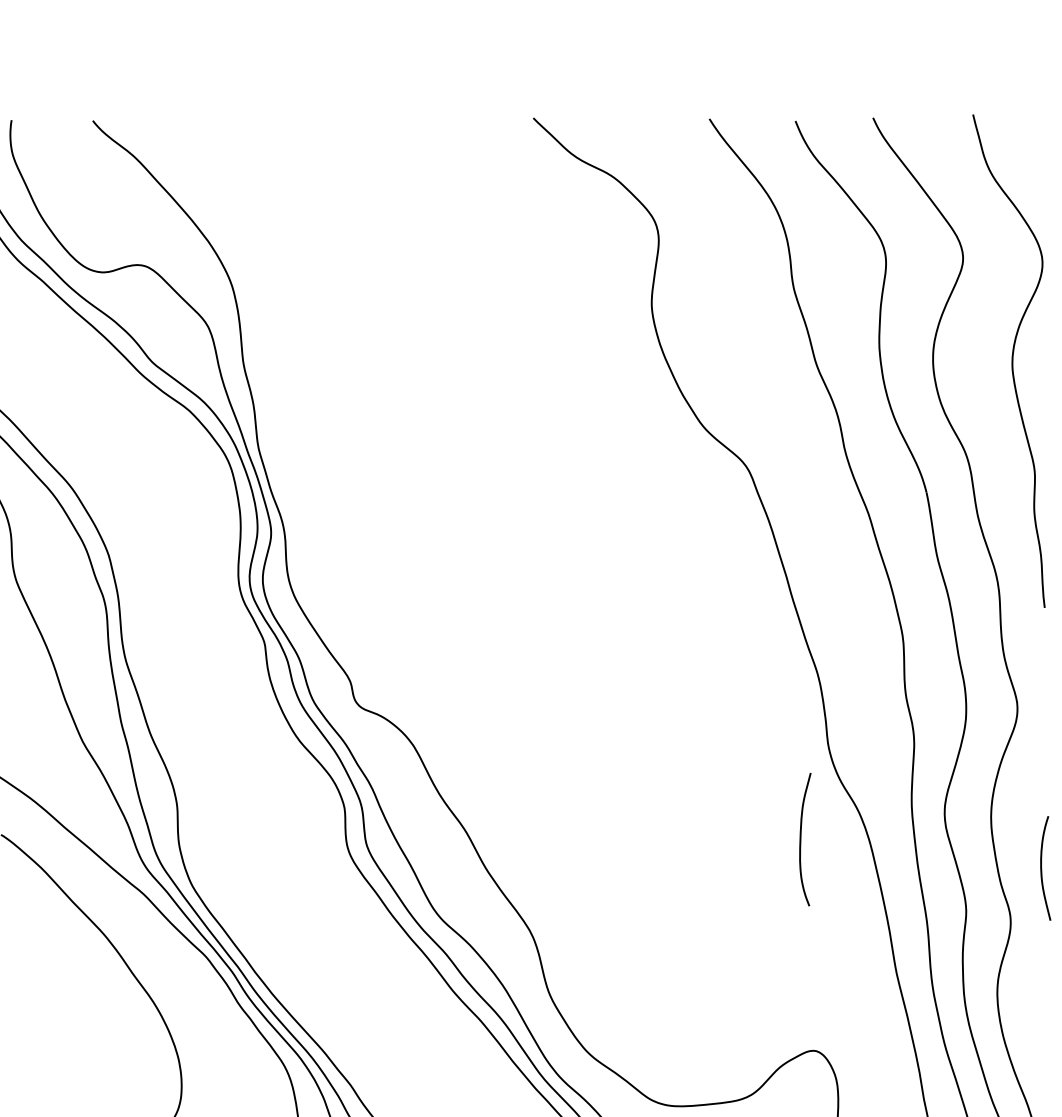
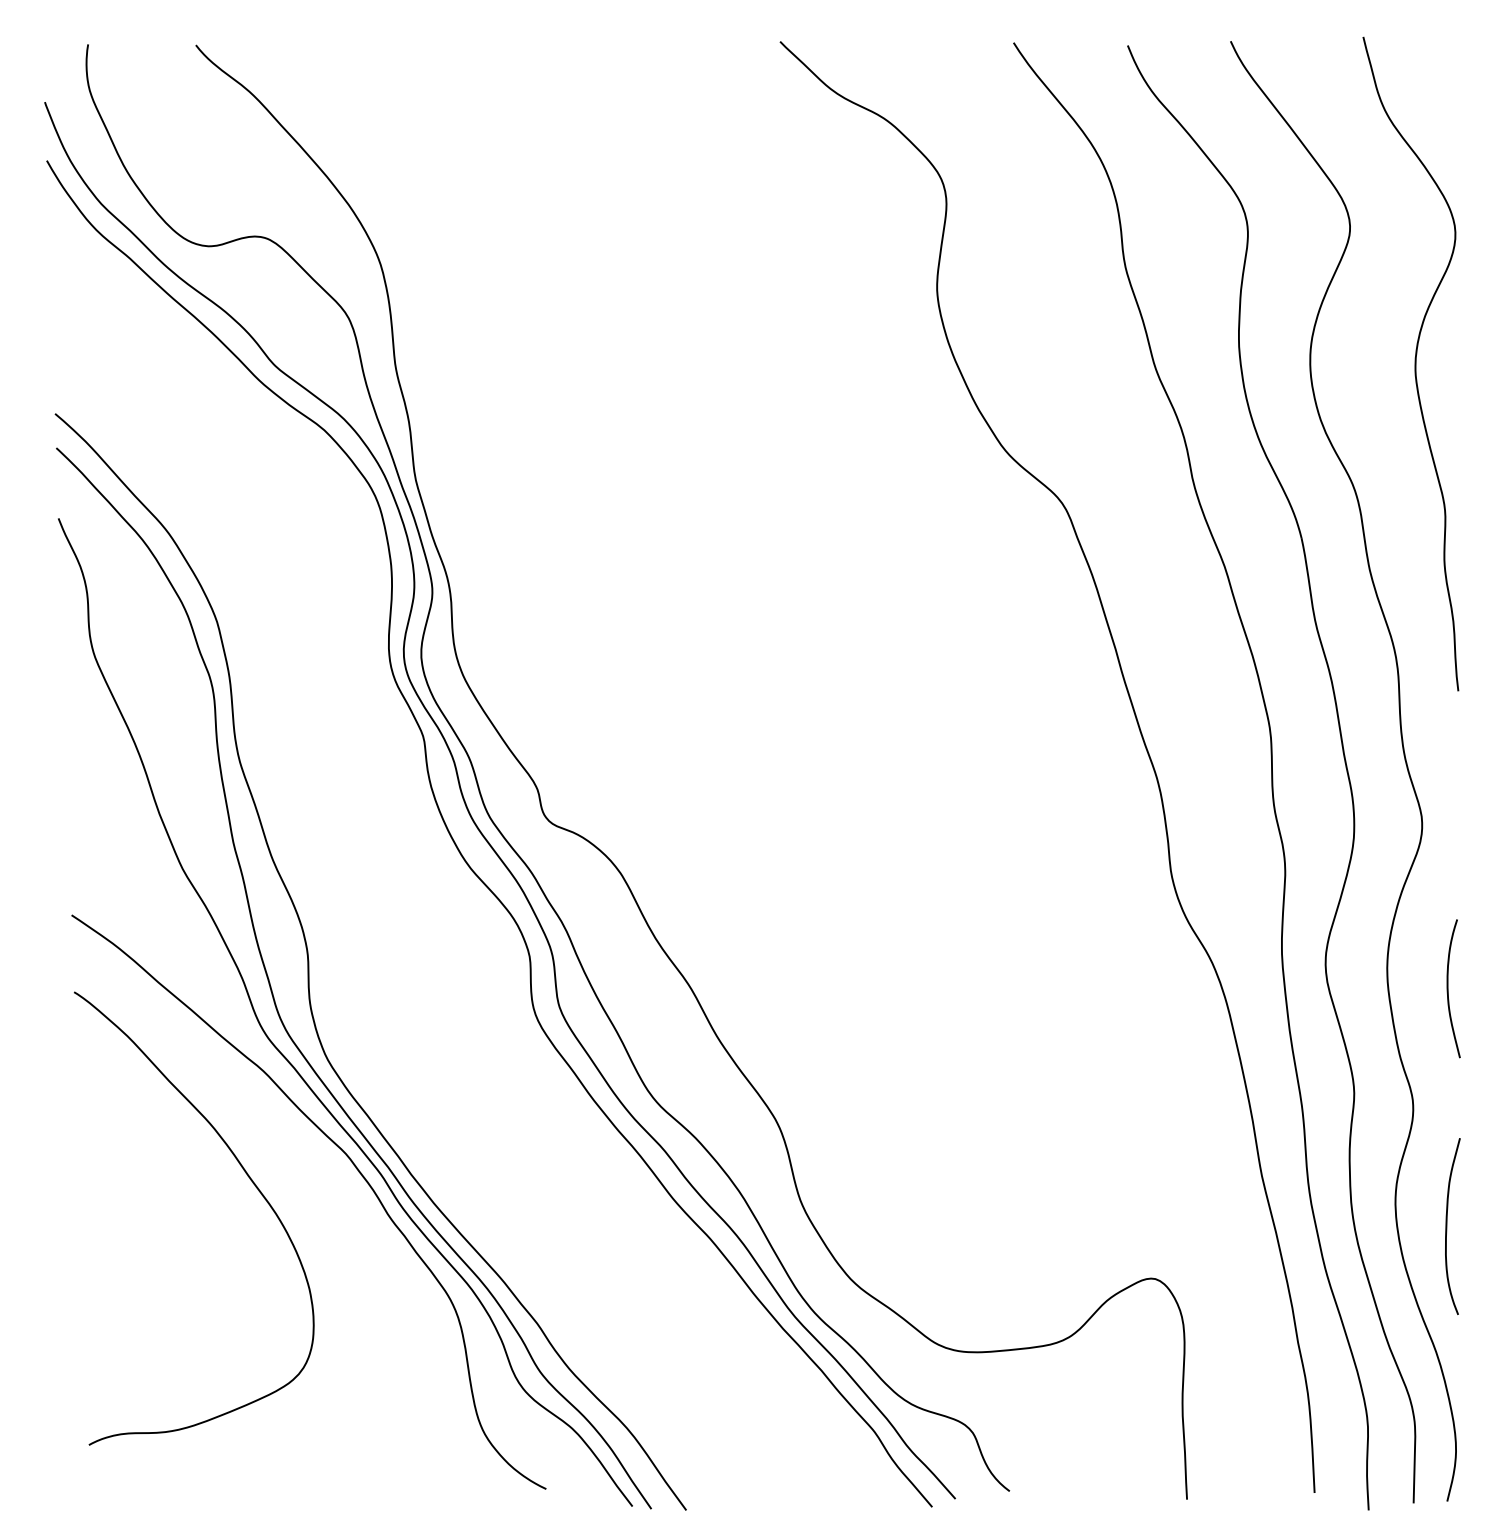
curve: (801, 839) -> (1447, 1226), moved
curve: (1041, 868) -> (1448, 988), moved

